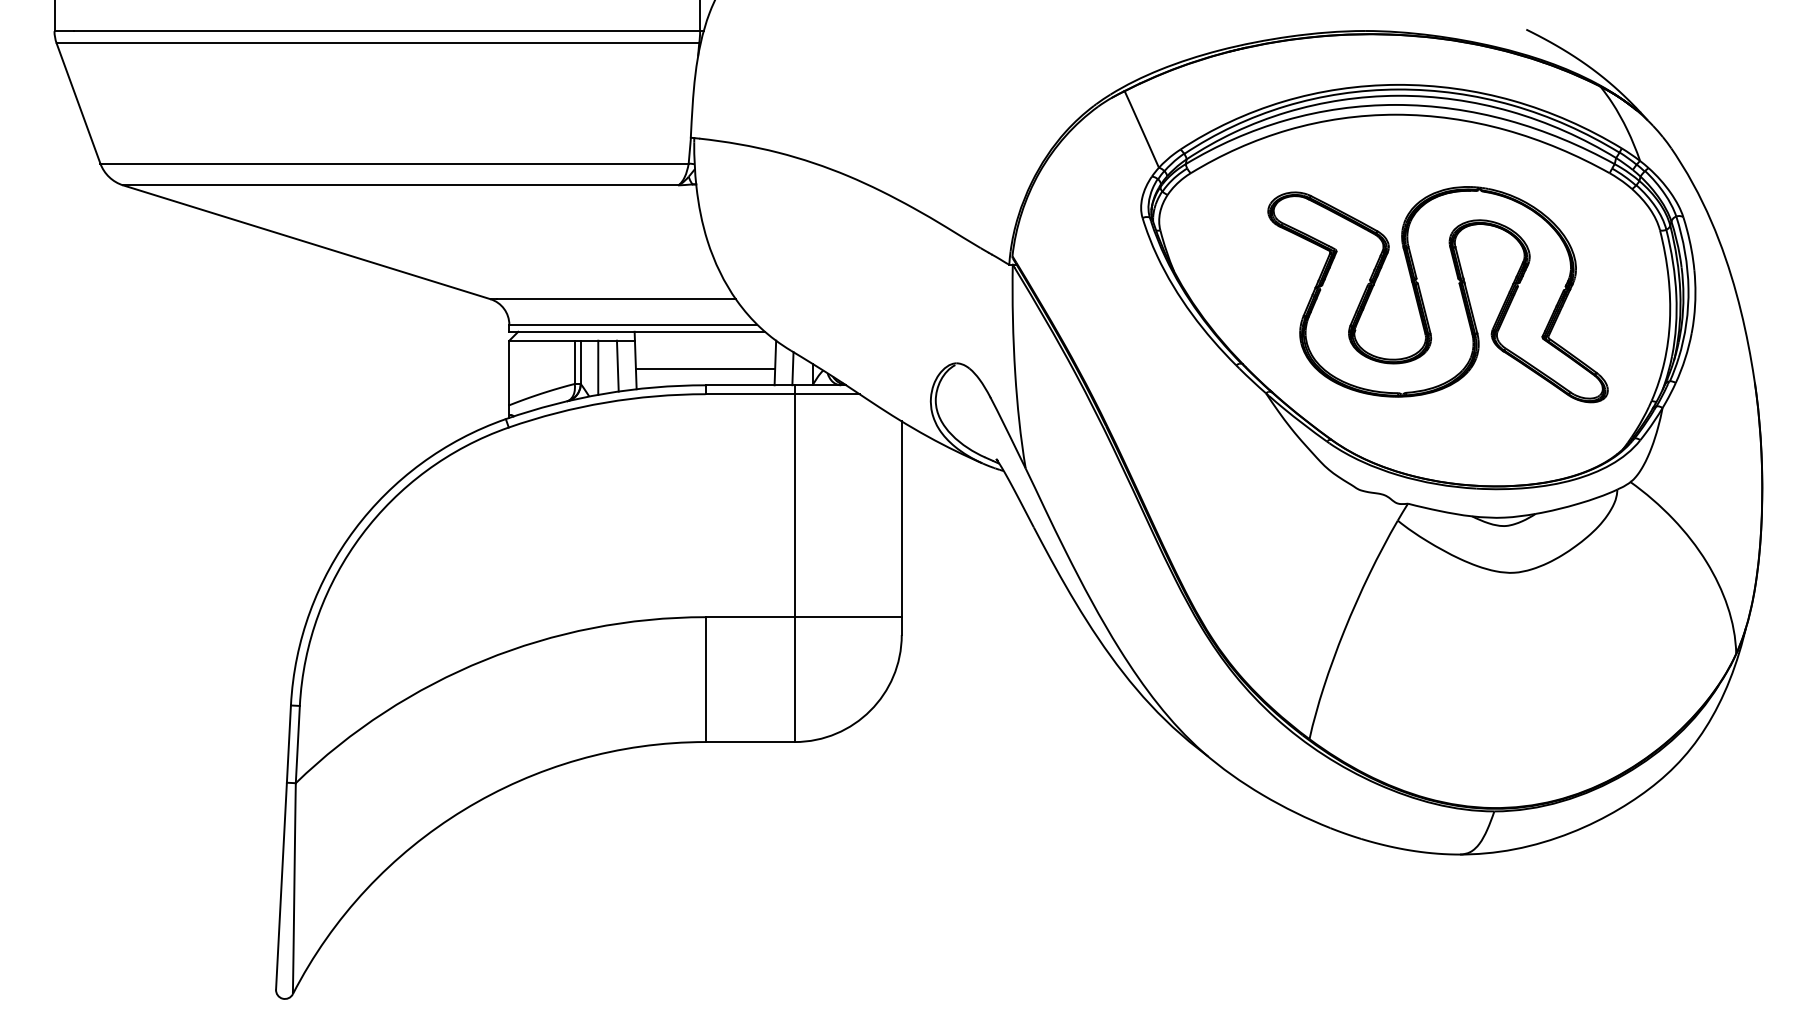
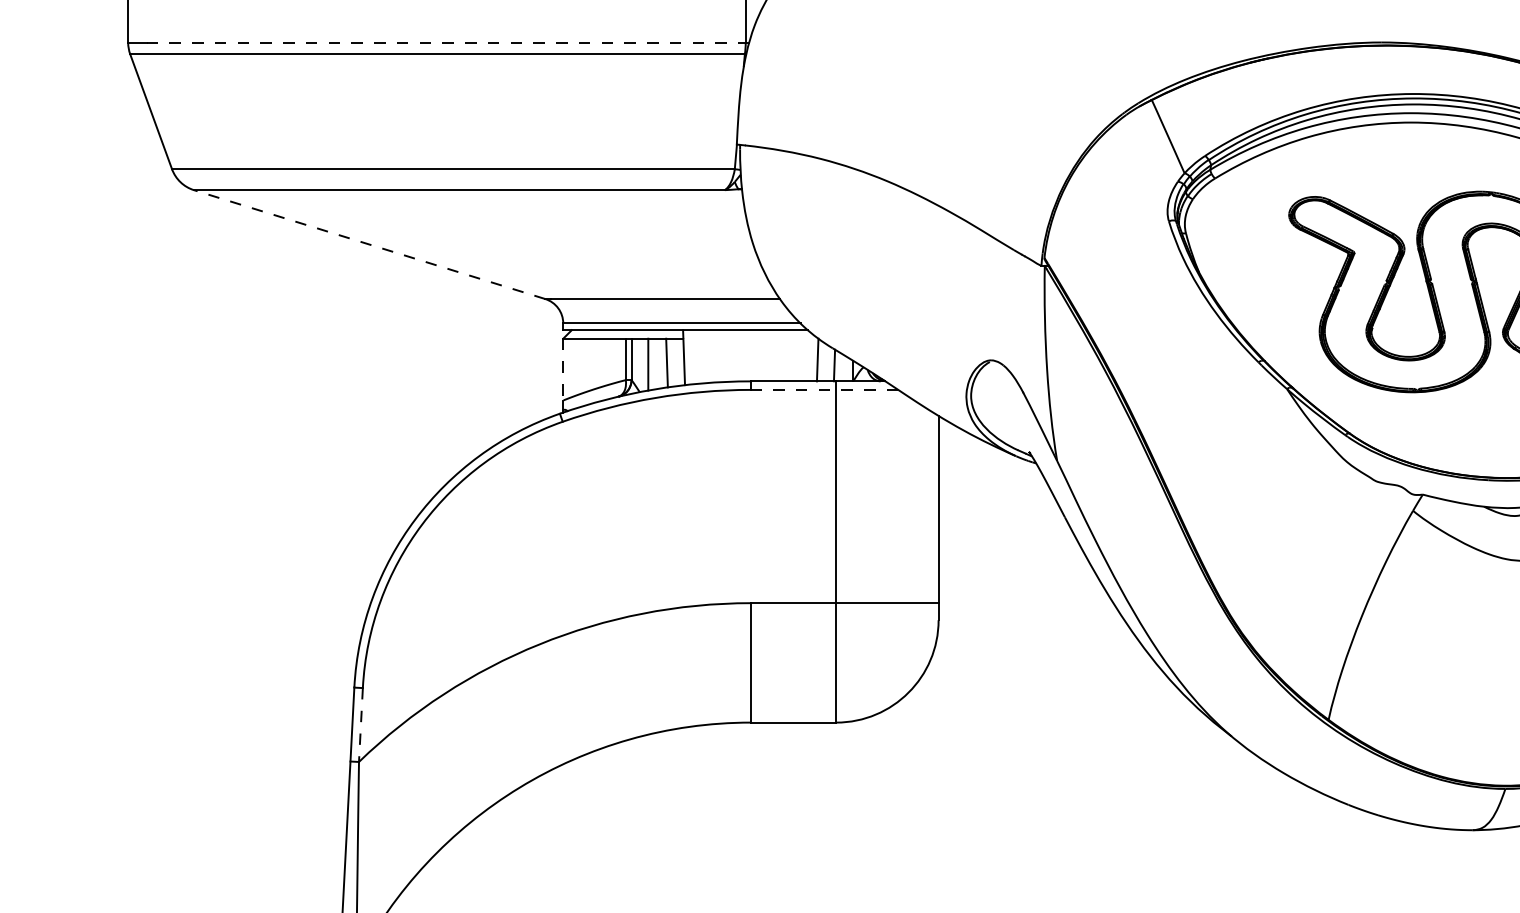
line: (387, 31) -> (446, 42), solid -> dashed
line: (306, 242) -> (369, 244), solid -> dashed
line: (705, 369) -> (750, 366), removed
line: (509, 373) -> (563, 370), solid -> dashed
line: (782, 394) -> (824, 390), solid -> dashed
line: (297, 744) -> (360, 724), solid -> dashed

